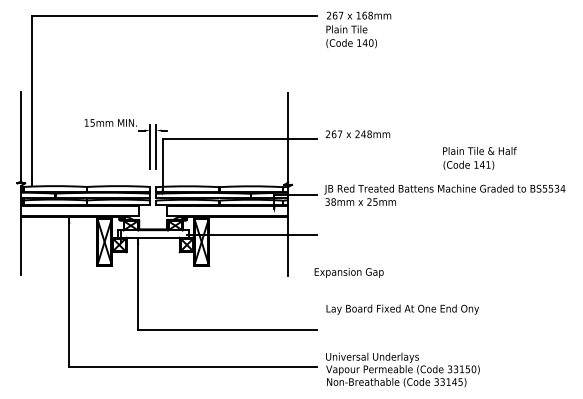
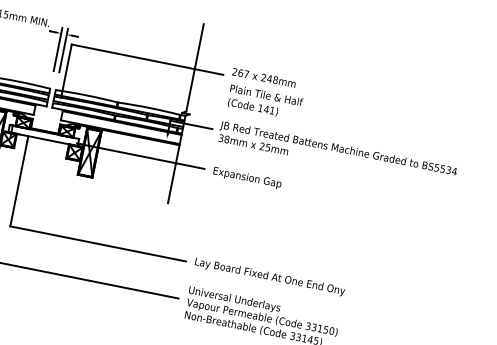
text: (479, 158) -> (264, 102), moved
text: (348, 272) -> (246, 177), moved
text: (402, 309) -> (269, 276), moved

